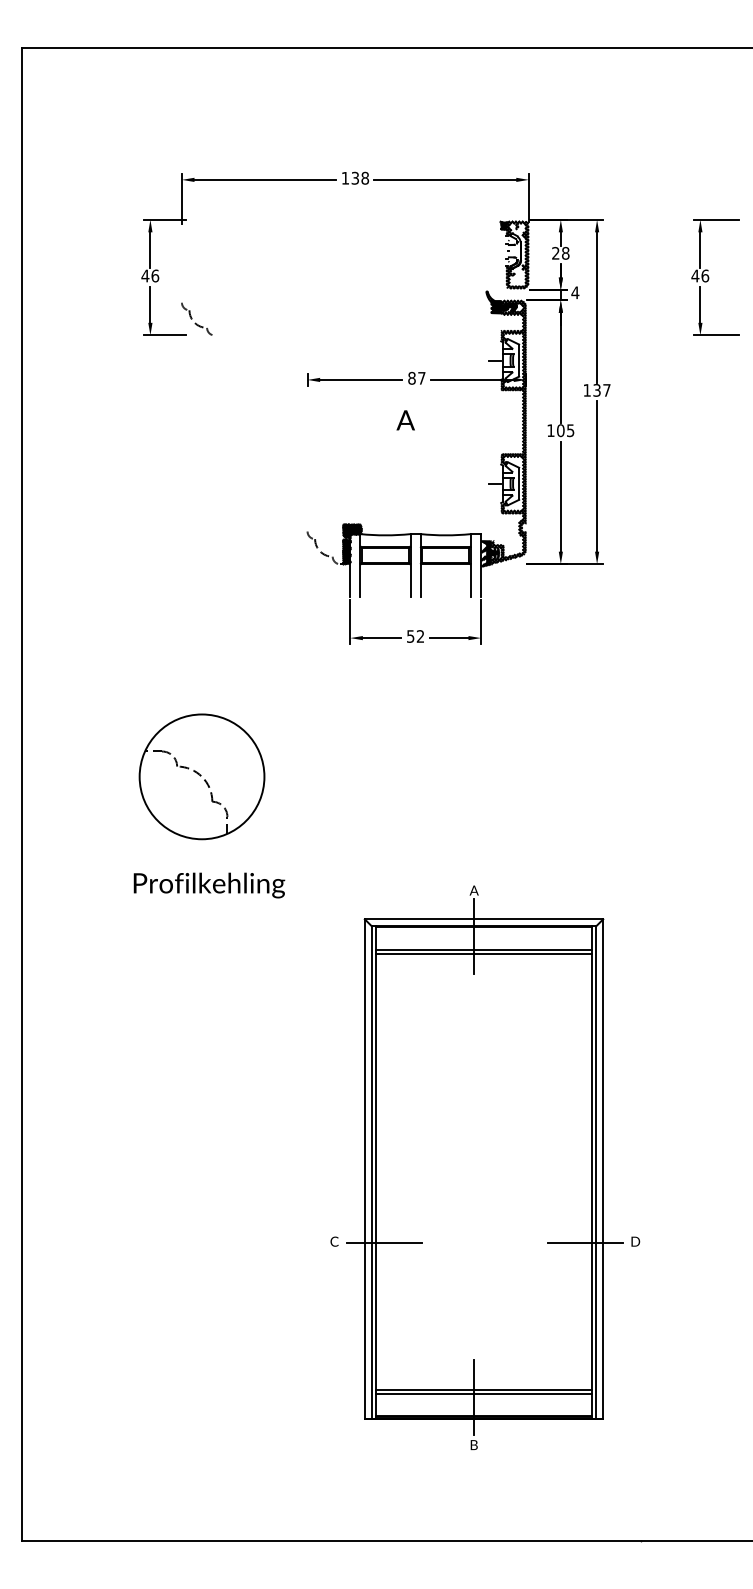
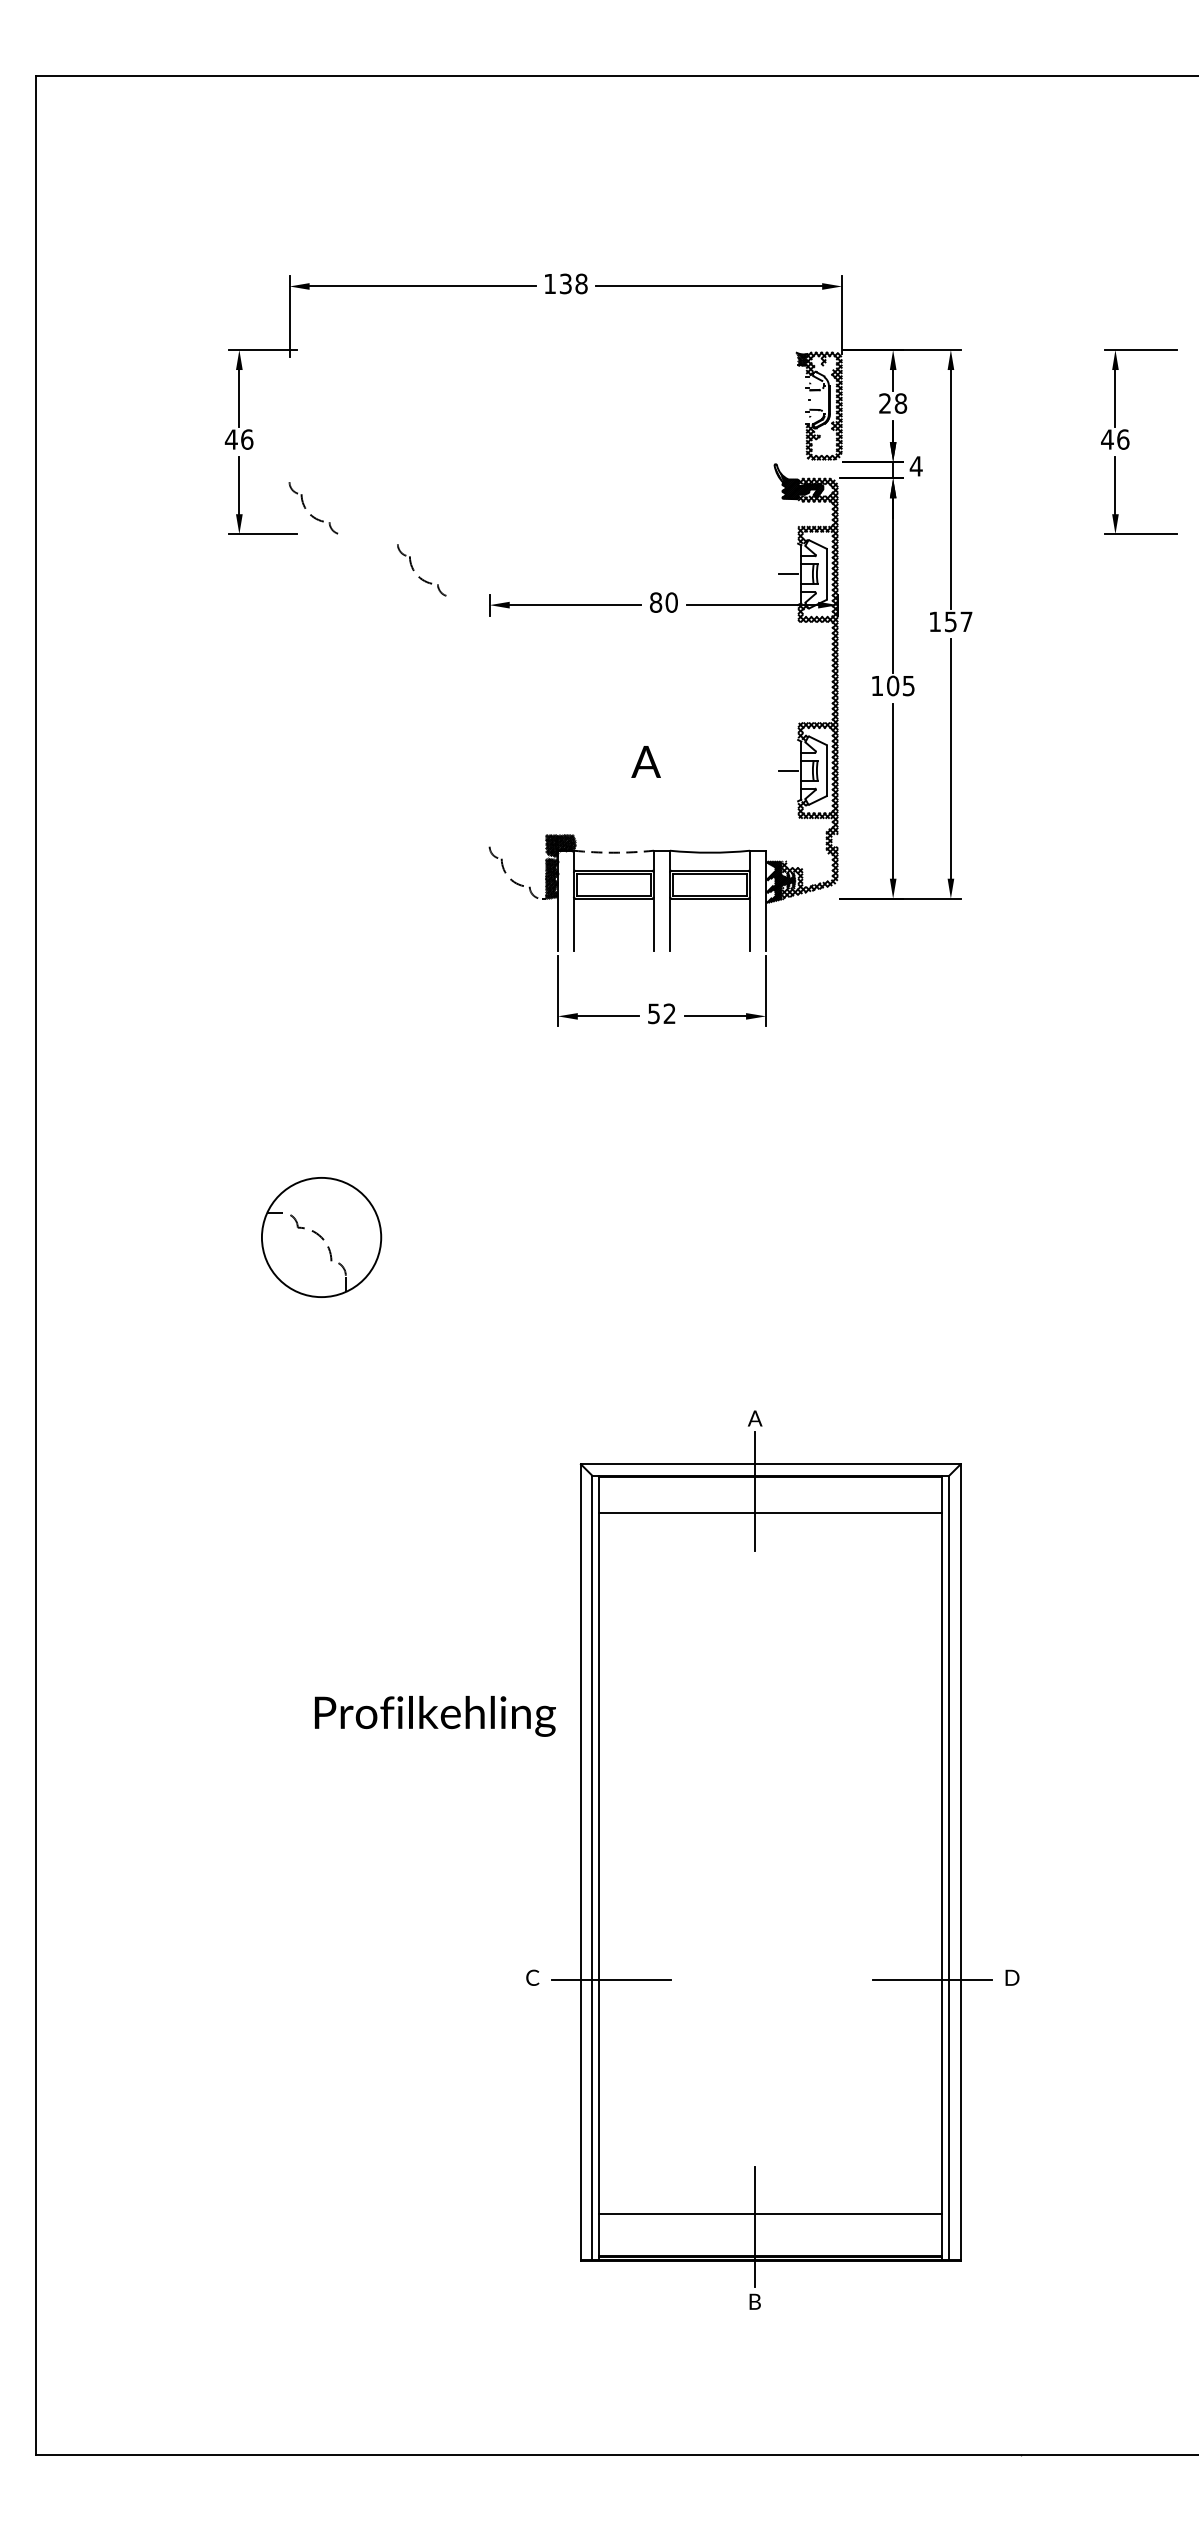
part: (264, 357) -> (421, 569), added
text: (421, 377) -> (671, 601), 87 -> 80
text: (596, 389) -> (949, 620), 137 -> 157
text: (405, 420) -> (645, 762), moved
arc: (385, 535) -> (613, 852), solid -> dashed
part: (201, 776) -> (320, 1236), size x0.6
text: (209, 885) -> (435, 1716), moved
line: (483, 953) -> (769, 1518), removed
line: (483, 1393) -> (769, 2219), removed

